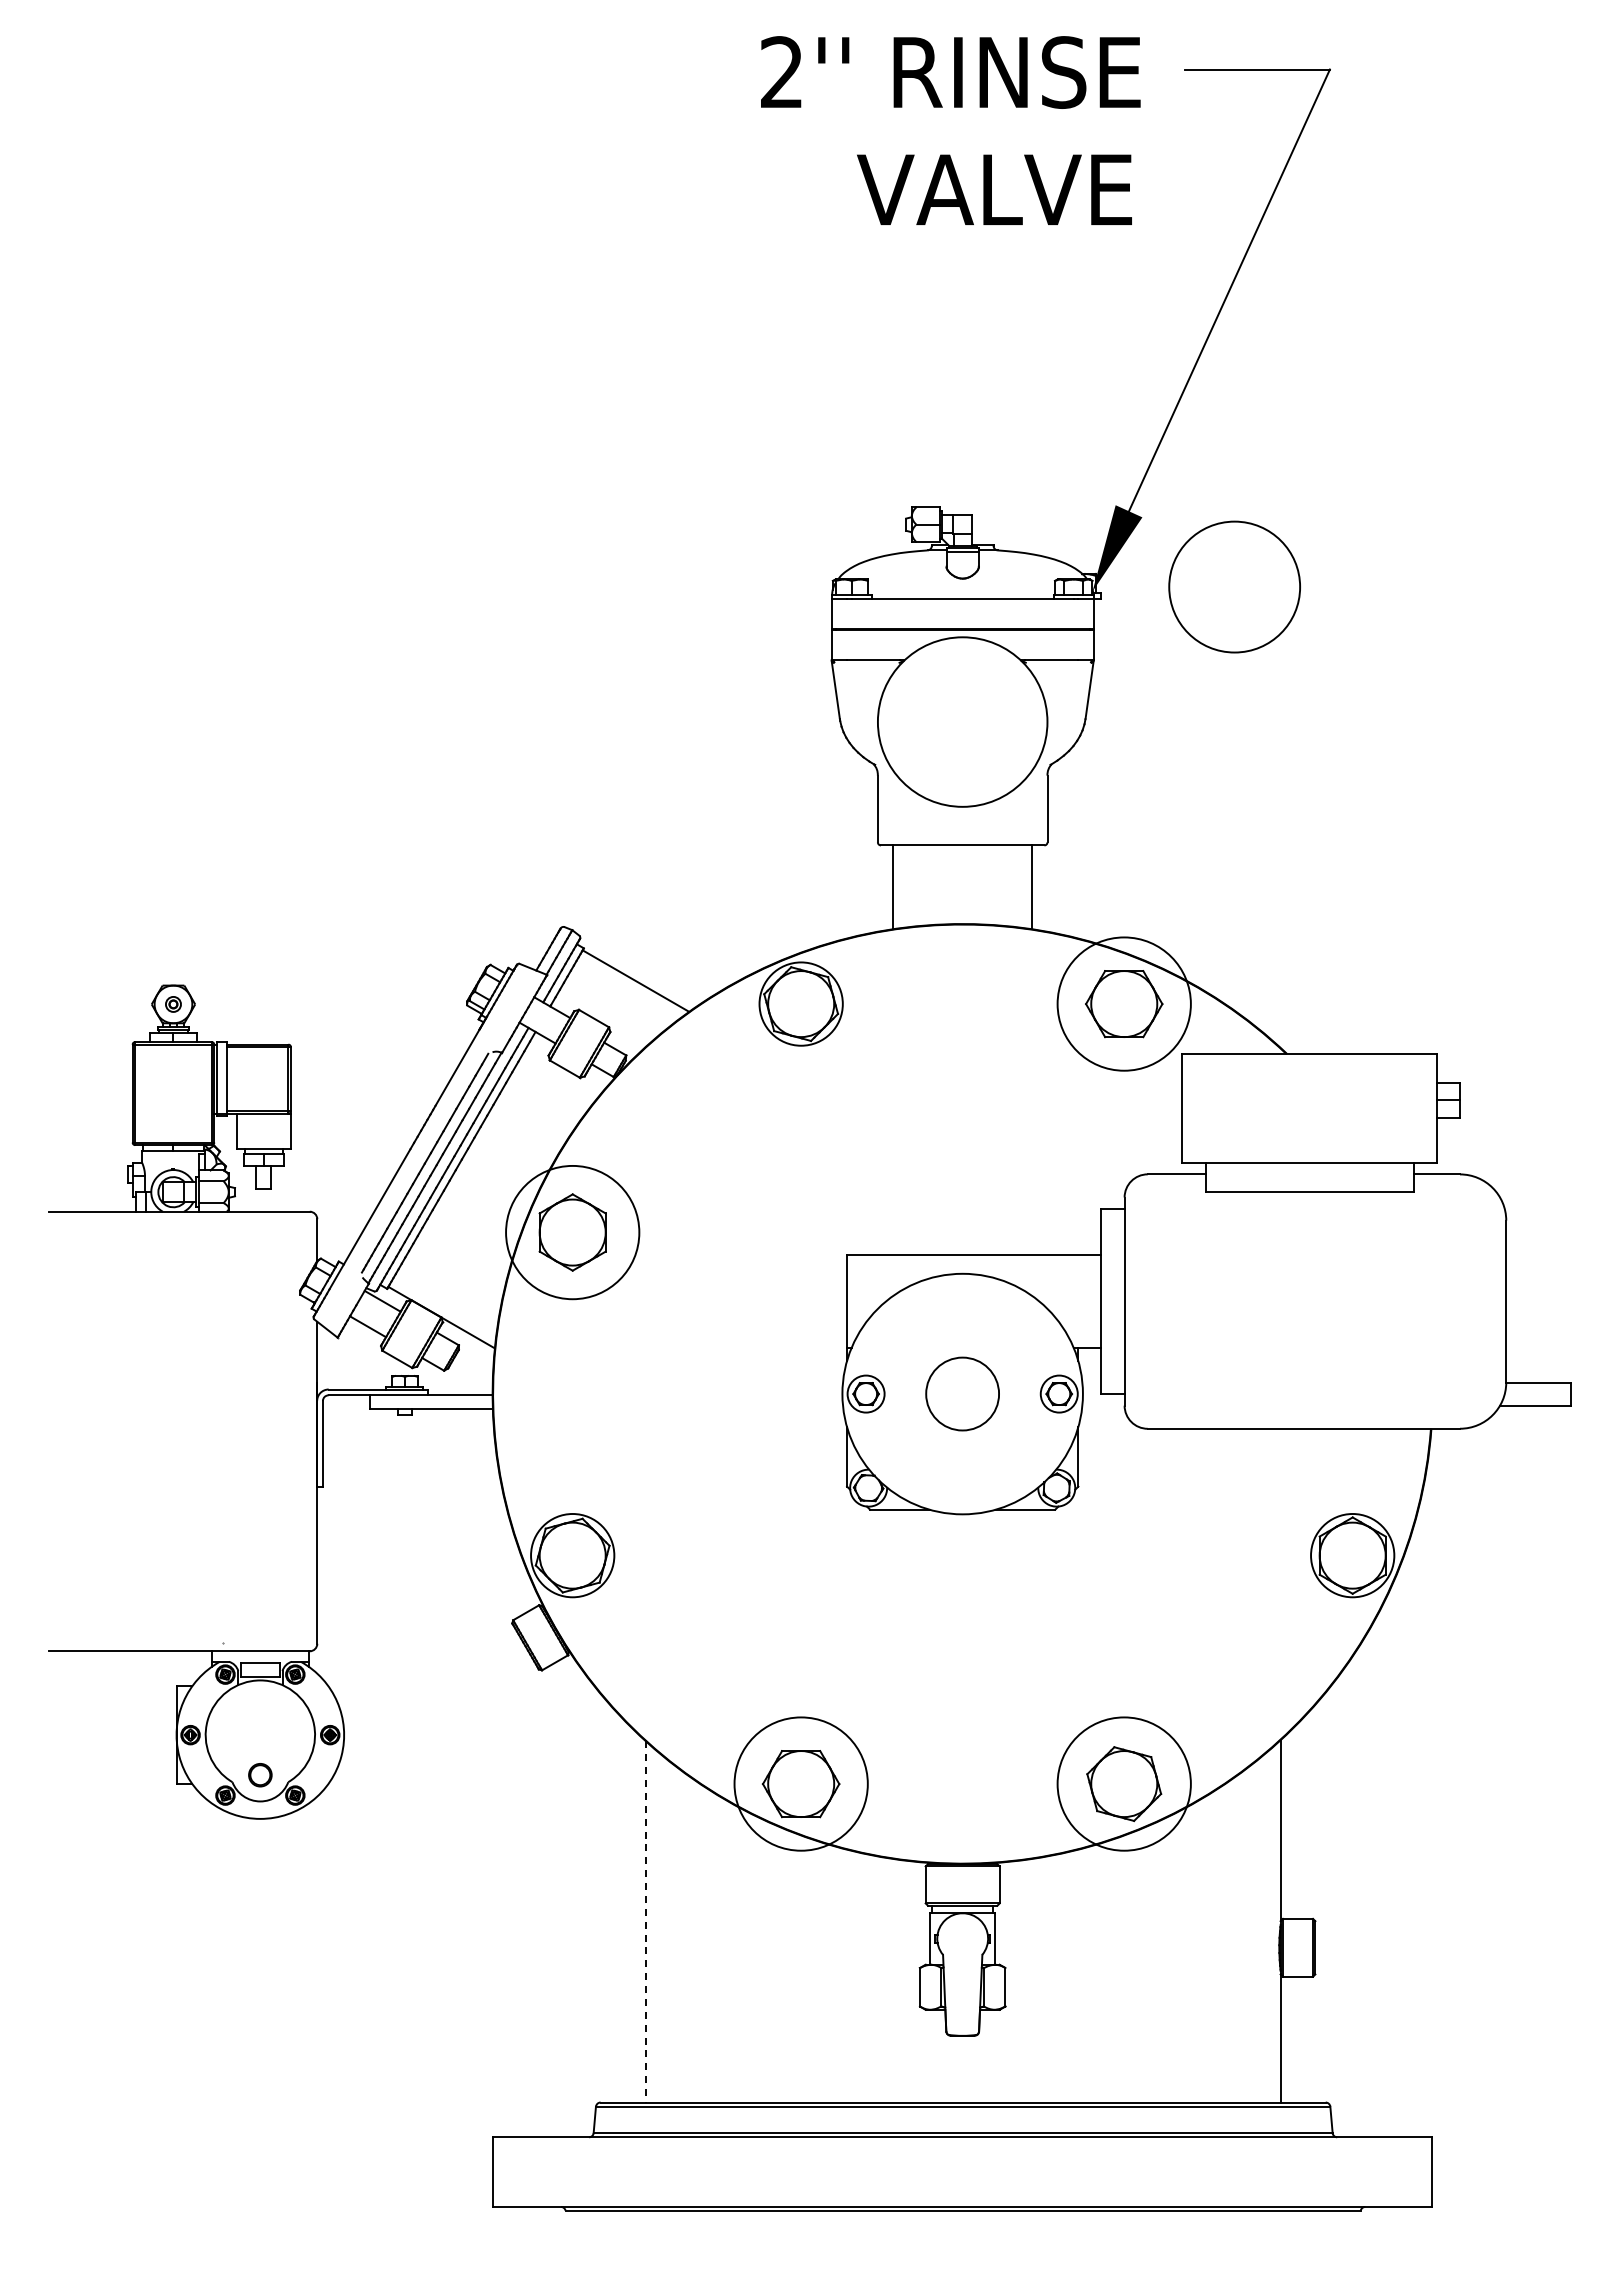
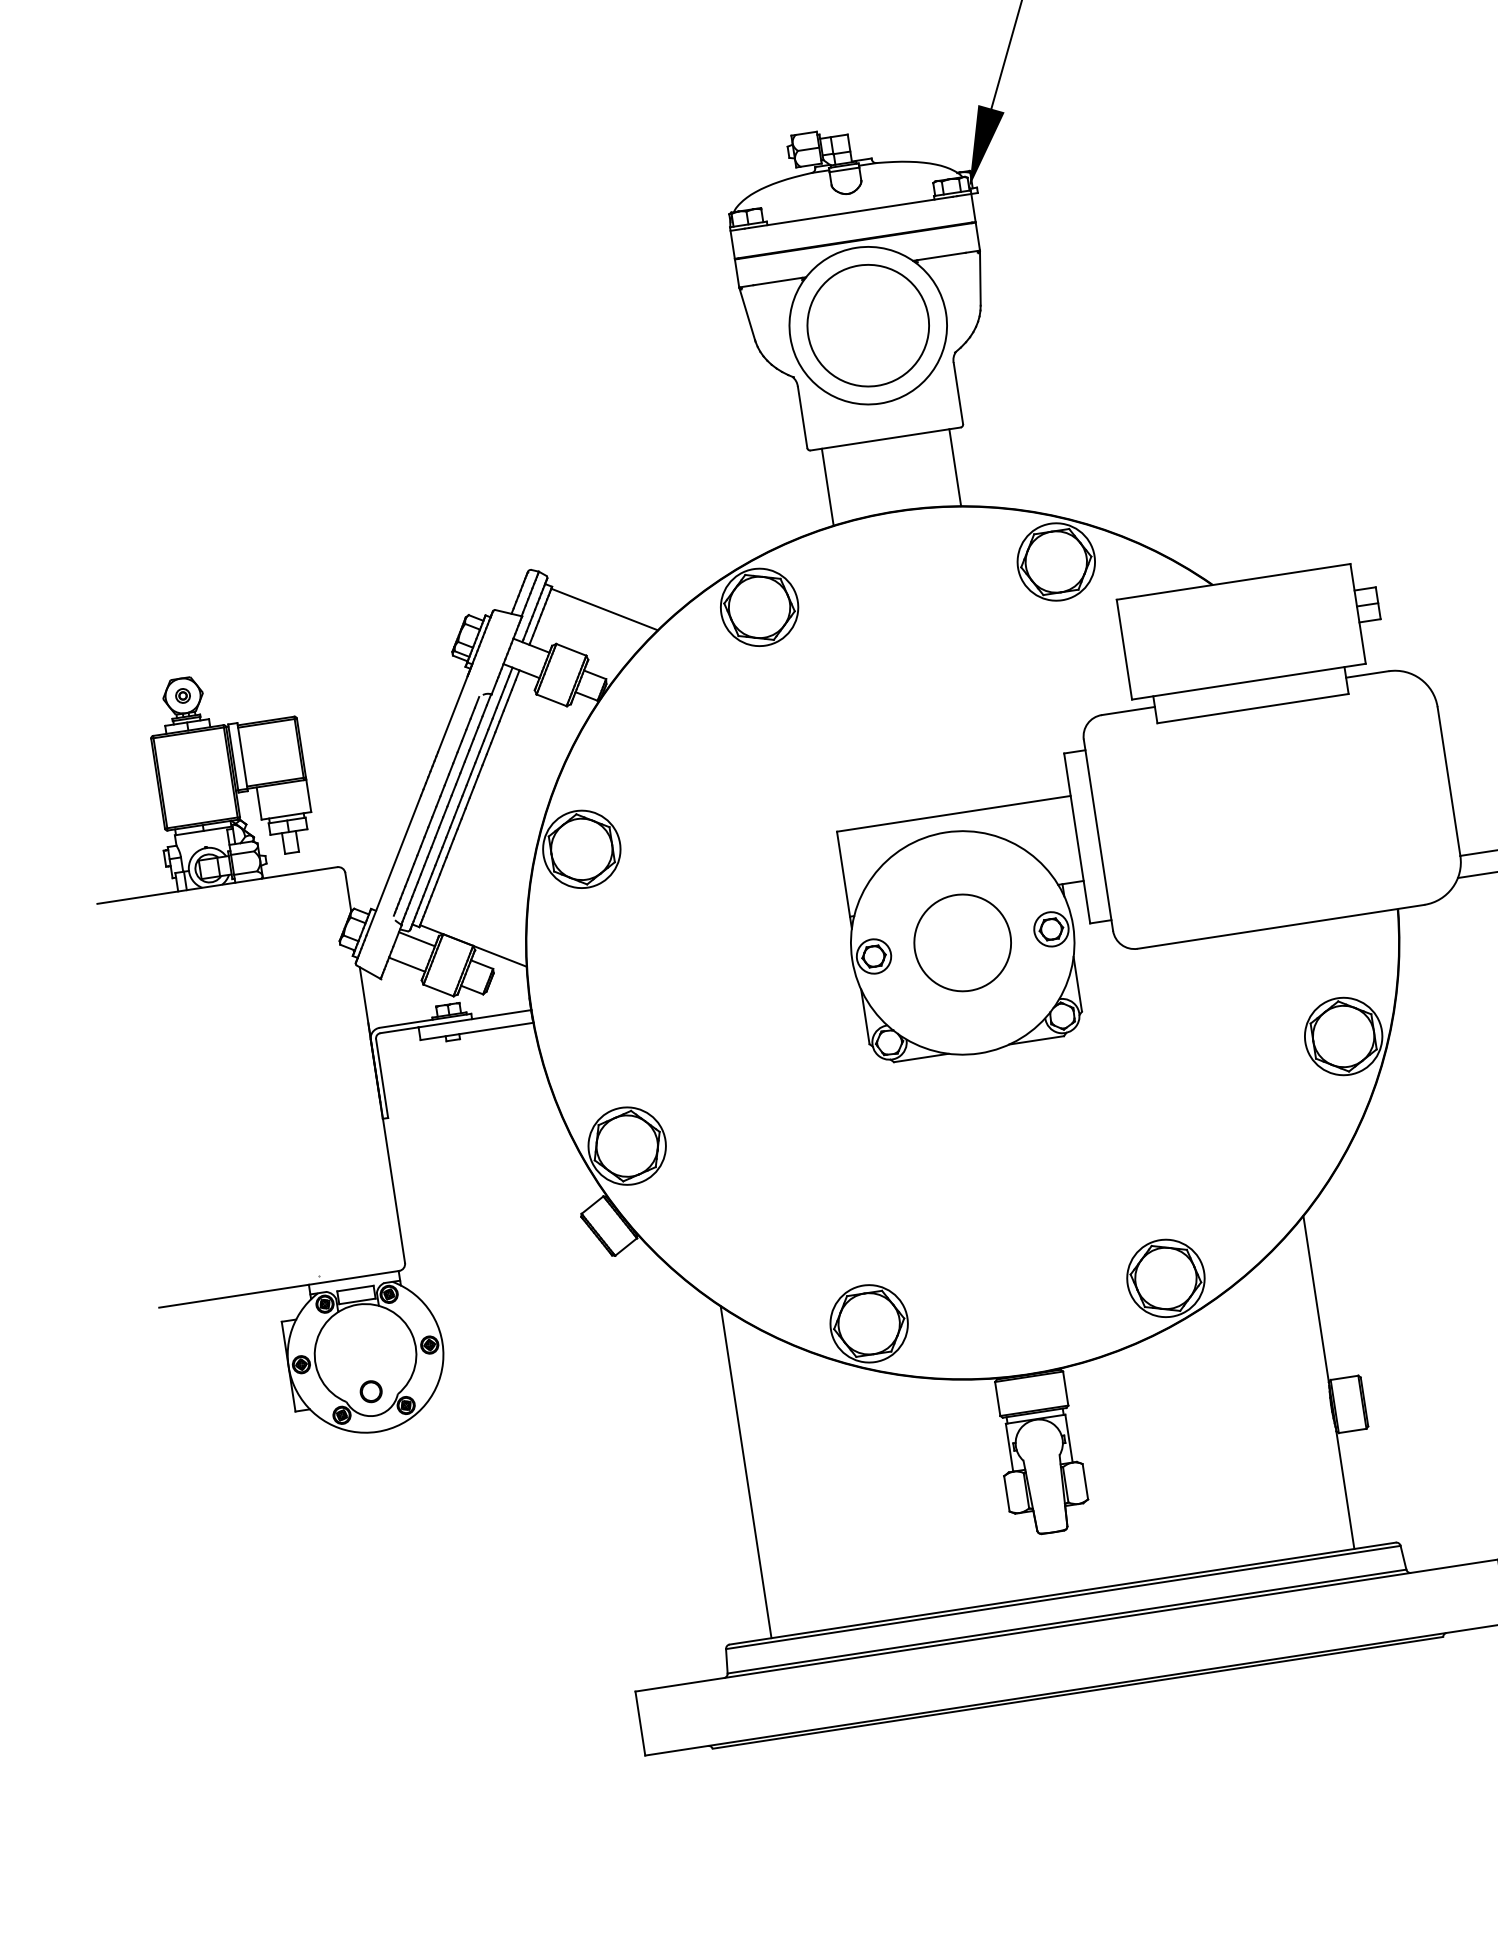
circle: (1234, 586) -> (868, 325), moved
circle: (1123, 1003) -> (1055, 561), size x0.62
circle: (572, 1232) -> (581, 849), size x0.62
circle: (962, 1393) -> (962, 942), size x1.43
circle: (800, 1783) -> (868, 1323), size x0.62
circle: (1123, 1783) -> (1165, 1278), size x0.62
line: (646, 1921) -> (746, 1471), dashed -> solid

